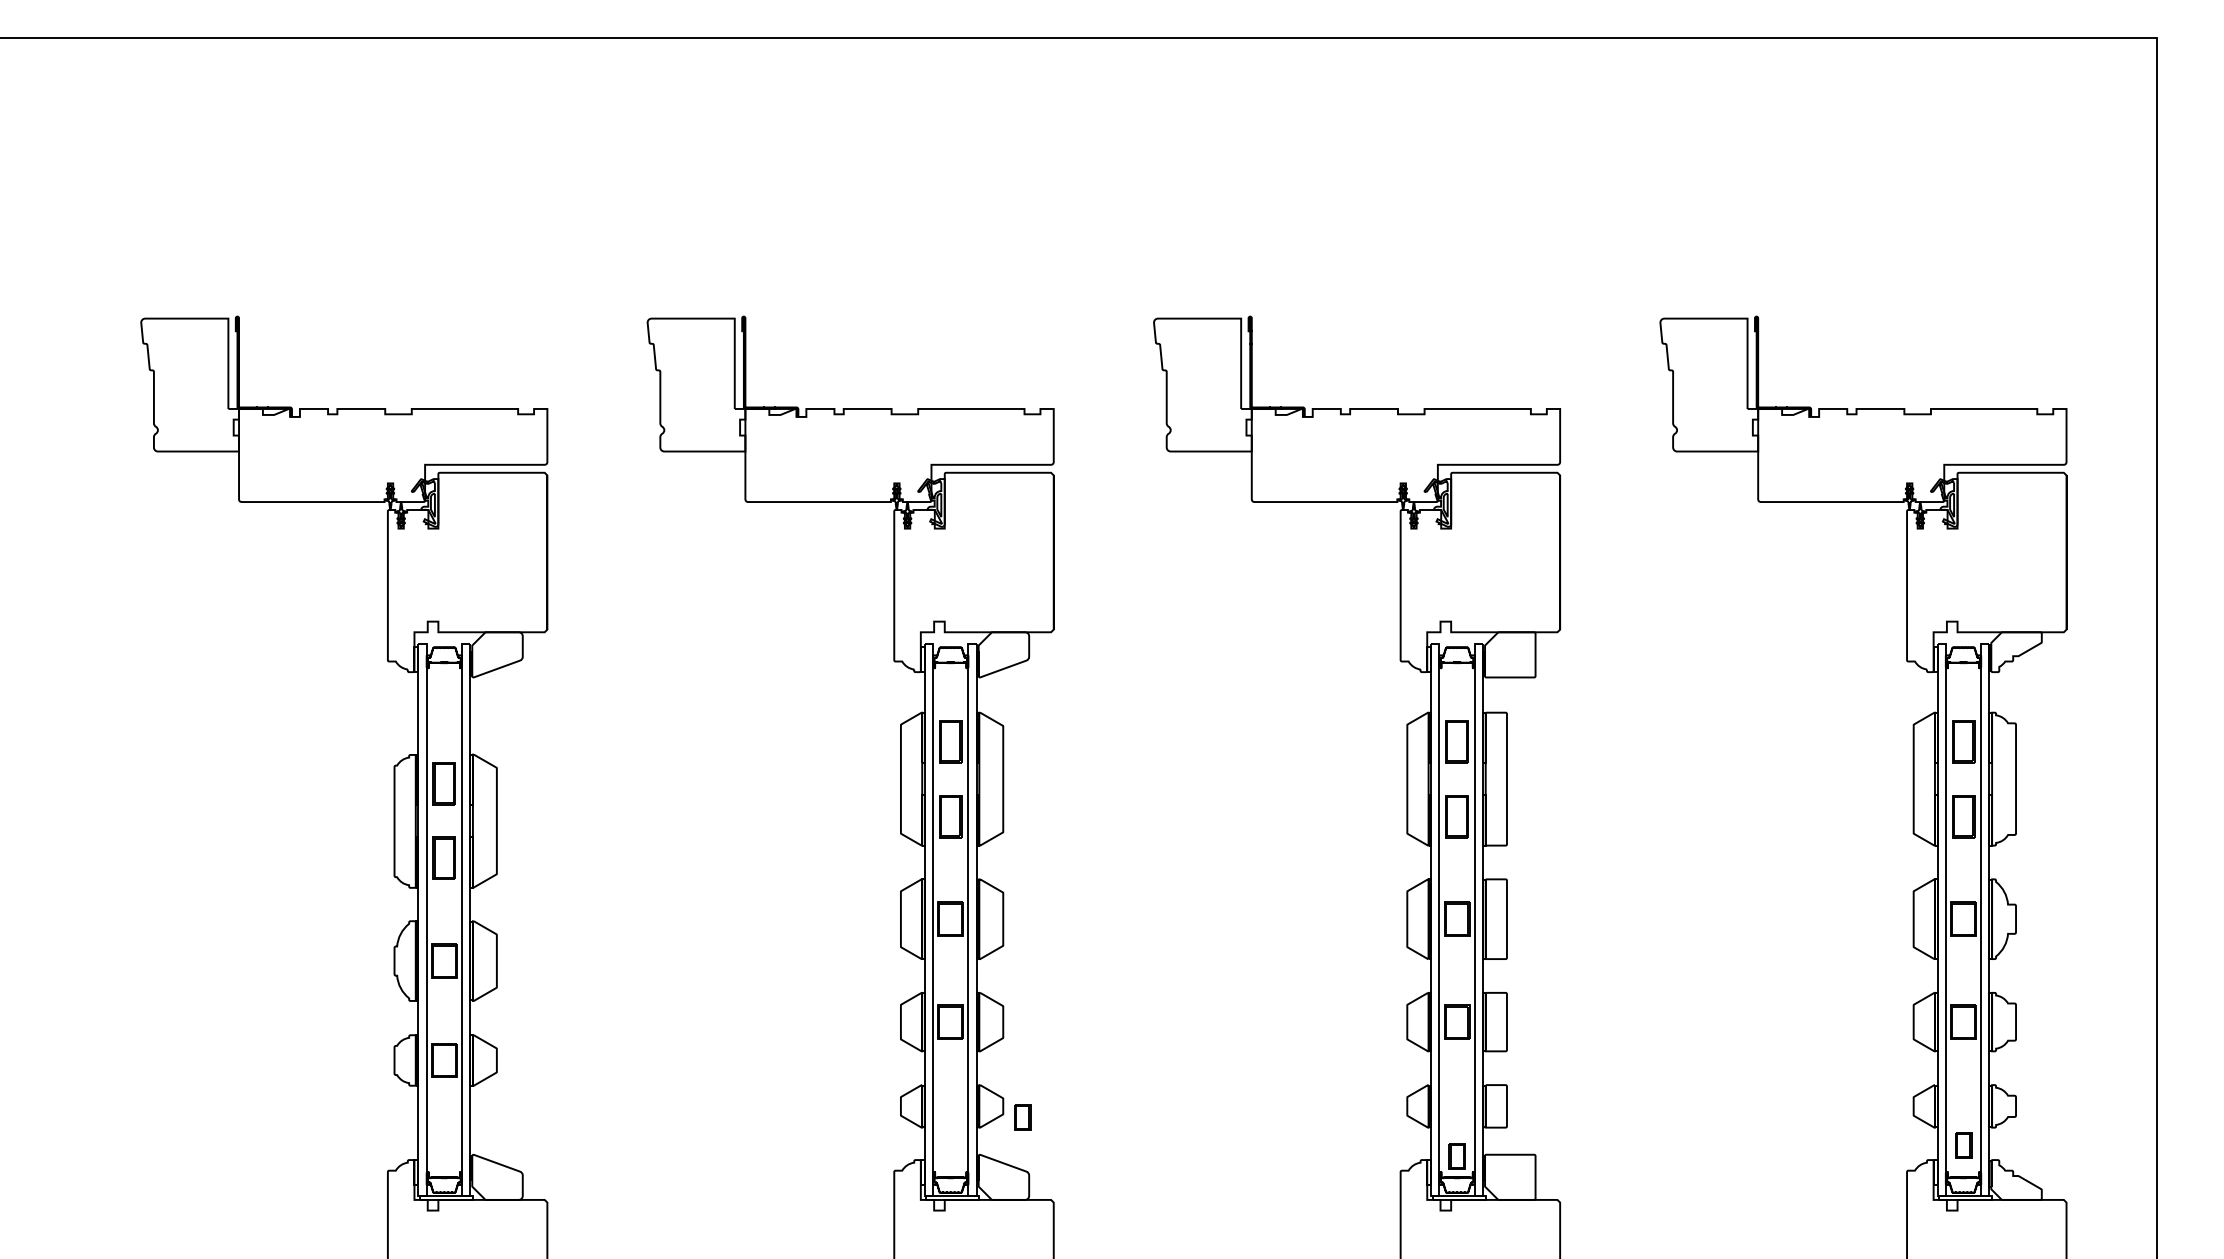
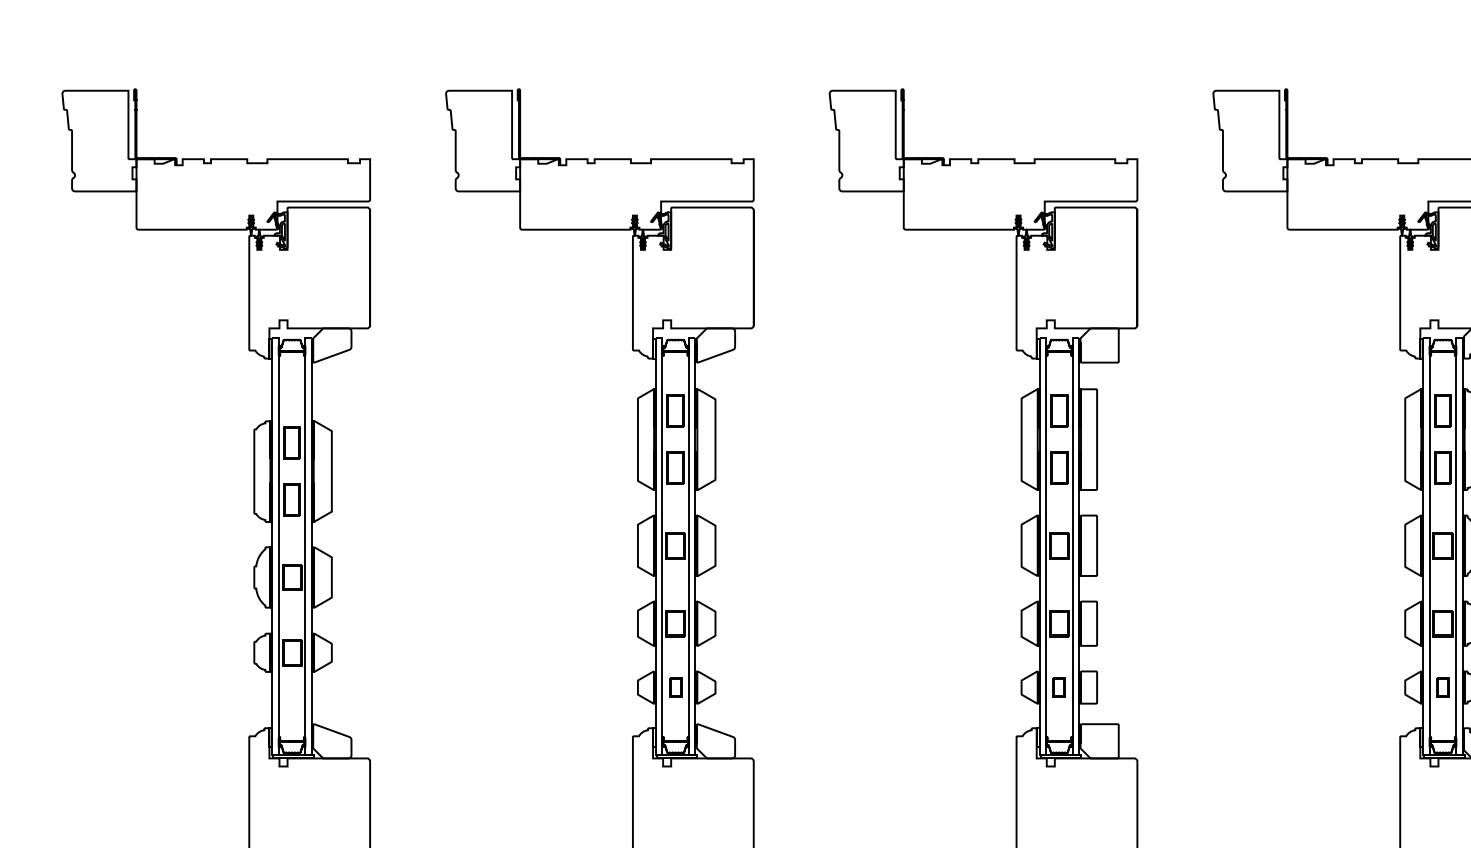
part: (1022, 1117) -> (675, 687), moved
part: (1963, 1145) -> (1442, 687), moved
part: (1456, 1156) -> (1058, 687), moved

